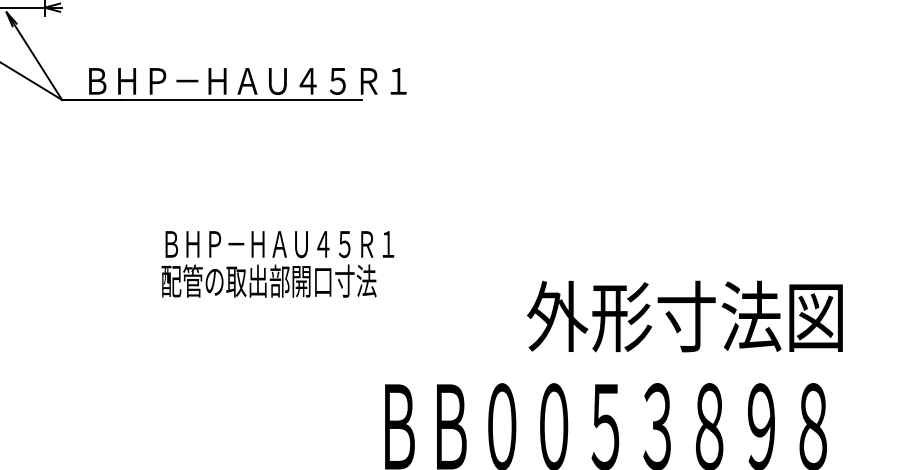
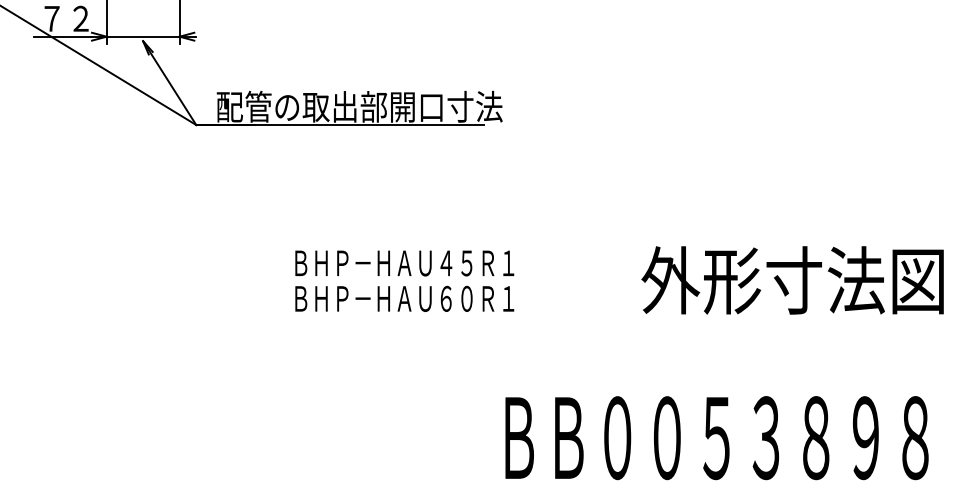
text: (244, 80) -> (370, 106), ＢＨＰ－ＨＡＵ４５Ｒ１ -> 配管の取出部開口寸法
text: (277, 281) -> (402, 298), 配管の取出部開口寸法 -> ＢＨＰ－ＨＡＵ６０Ｒ１
text: (684, 316) -> (792, 280), moved

